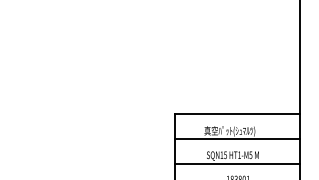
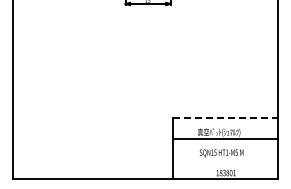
line: (238, 114) -> (226, 118), solid -> dashed
line: (237, 164) -> (225, 160), removed

